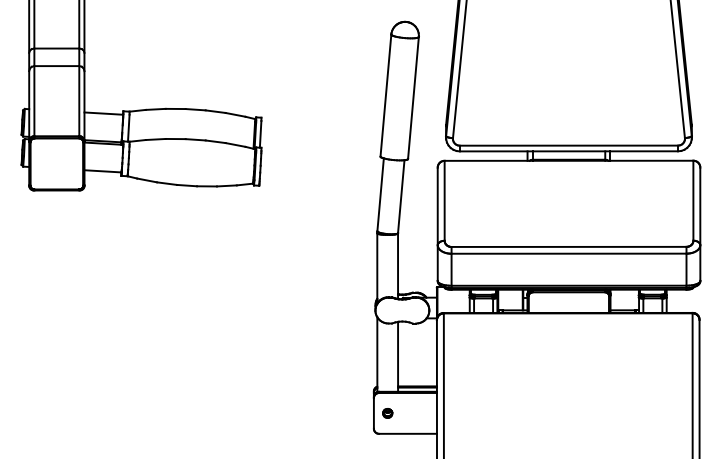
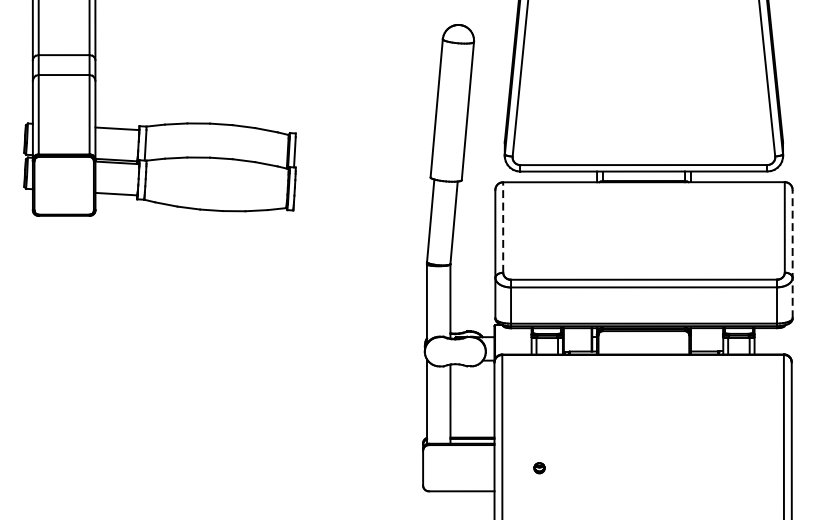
line: (444, 200) -> (503, 227), solid -> dashed
line: (700, 224) -> (792, 254), solid -> dashed
part: (387, 413) -> (539, 468), moved

